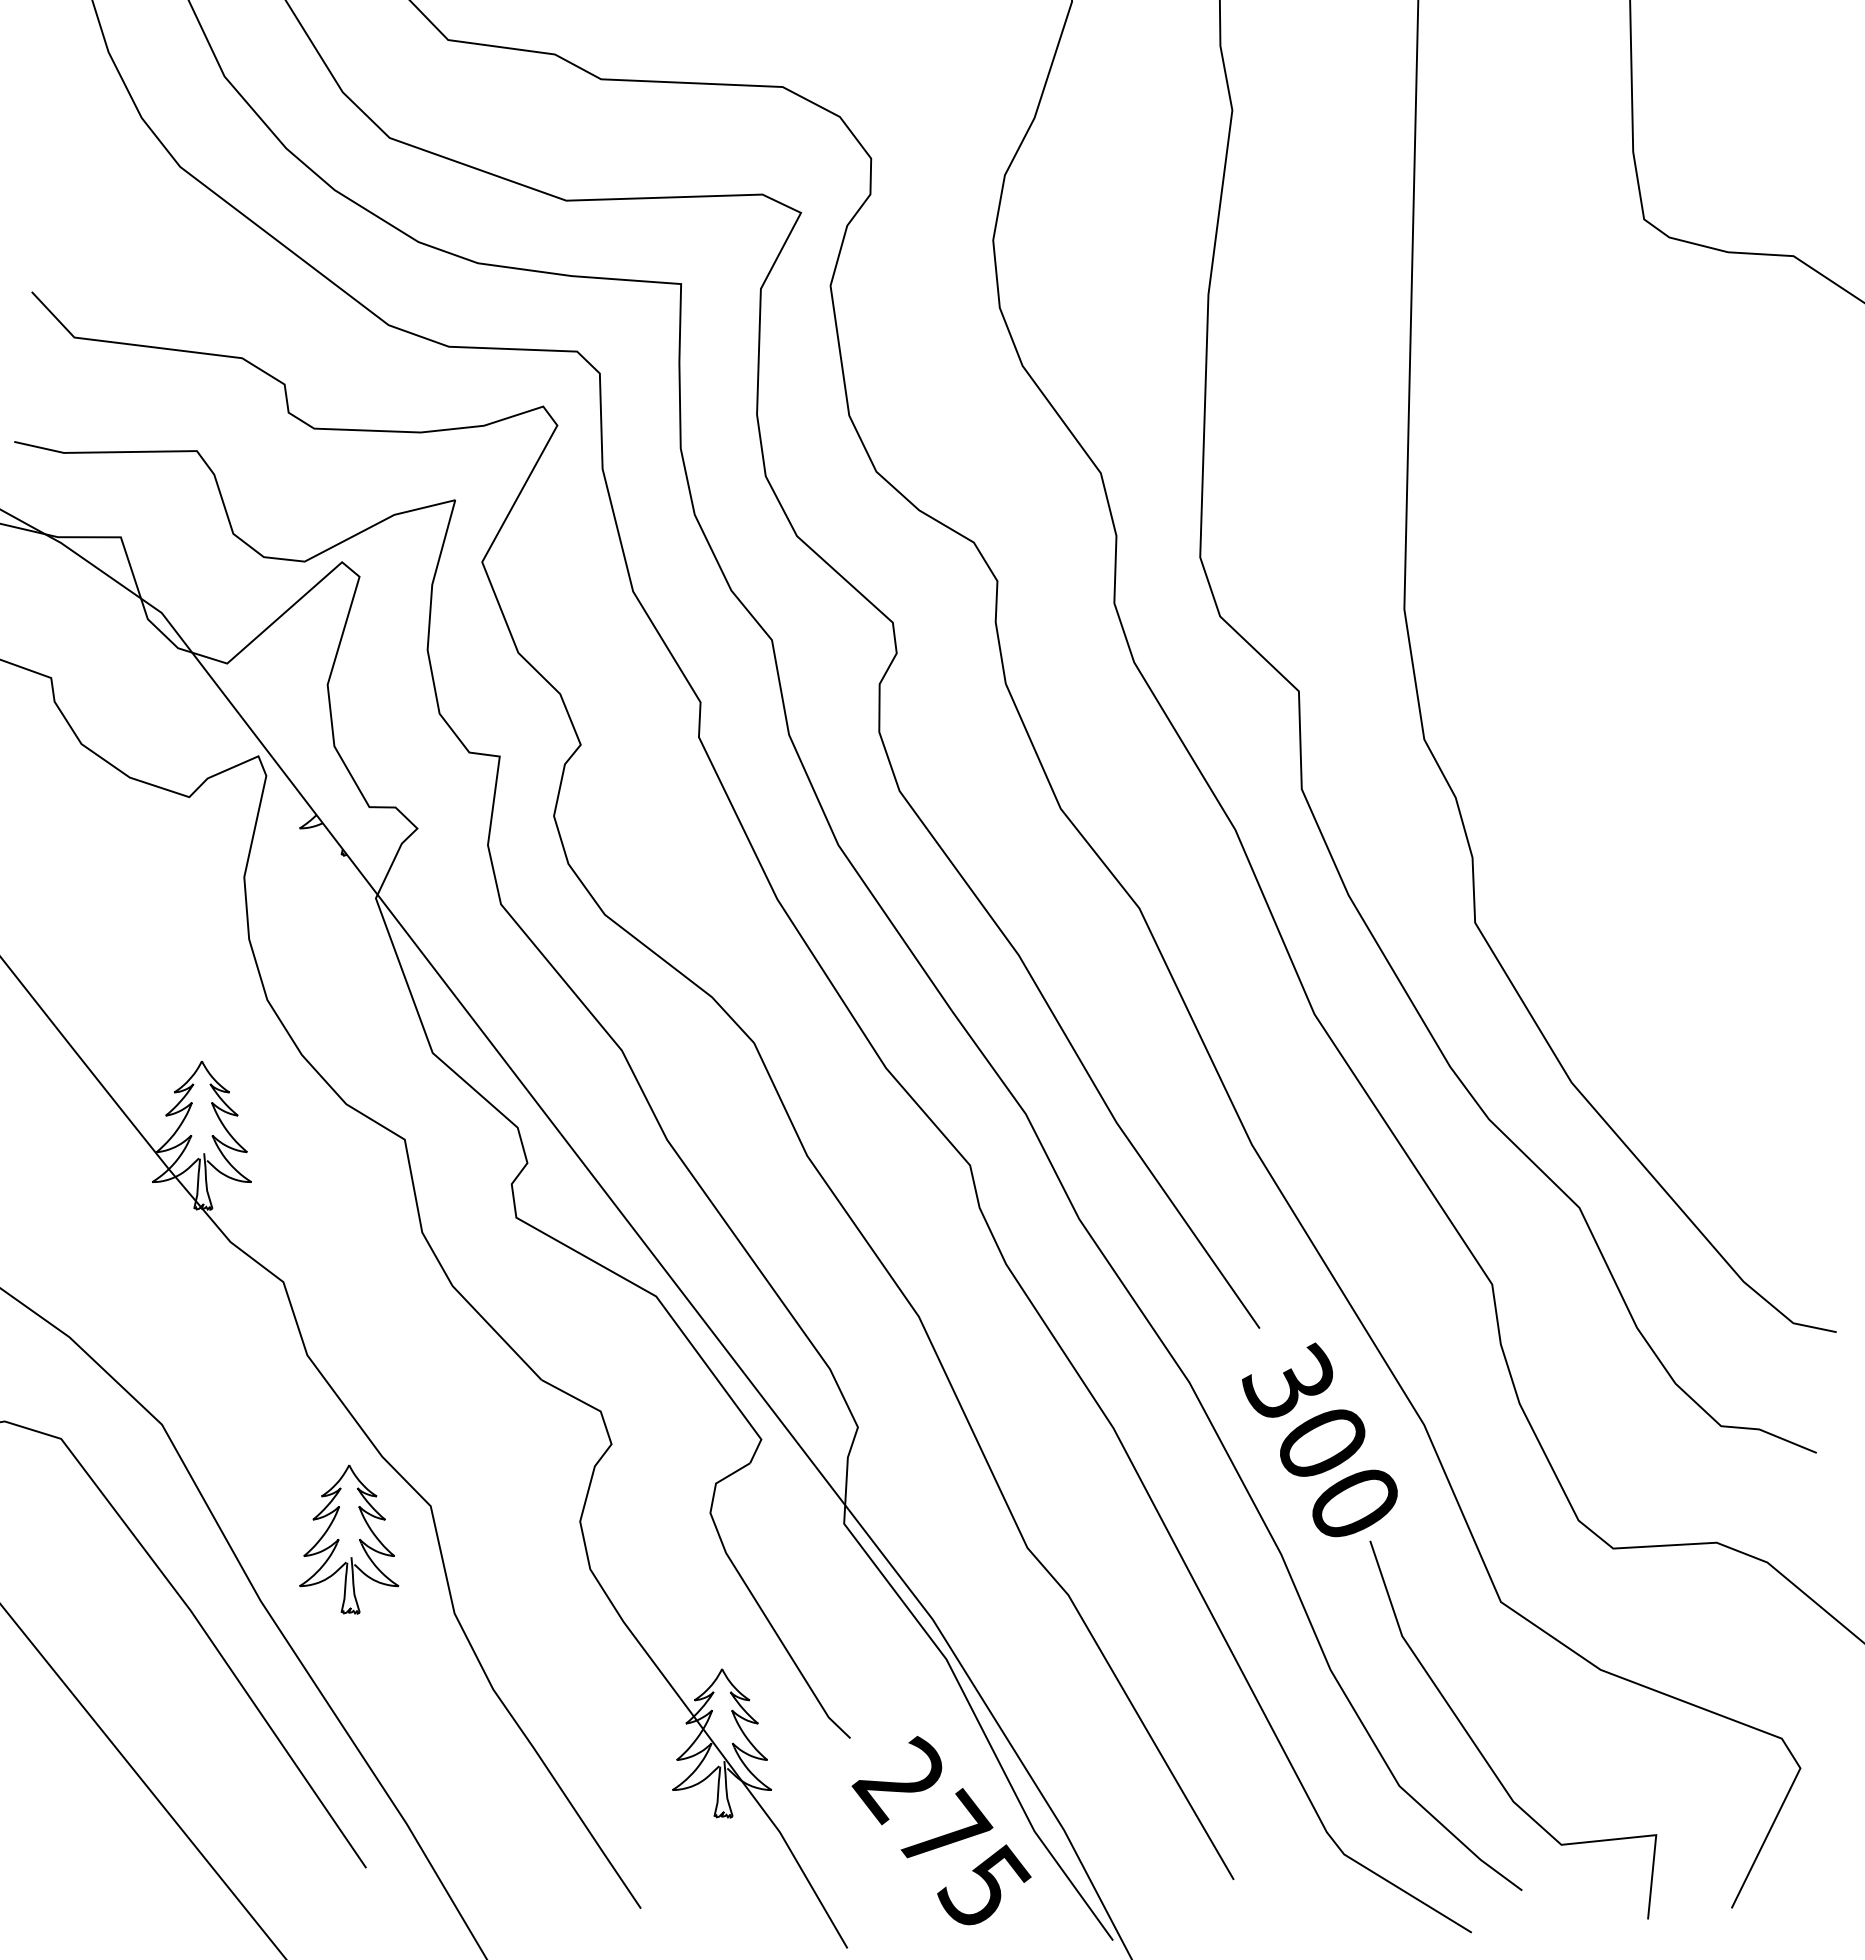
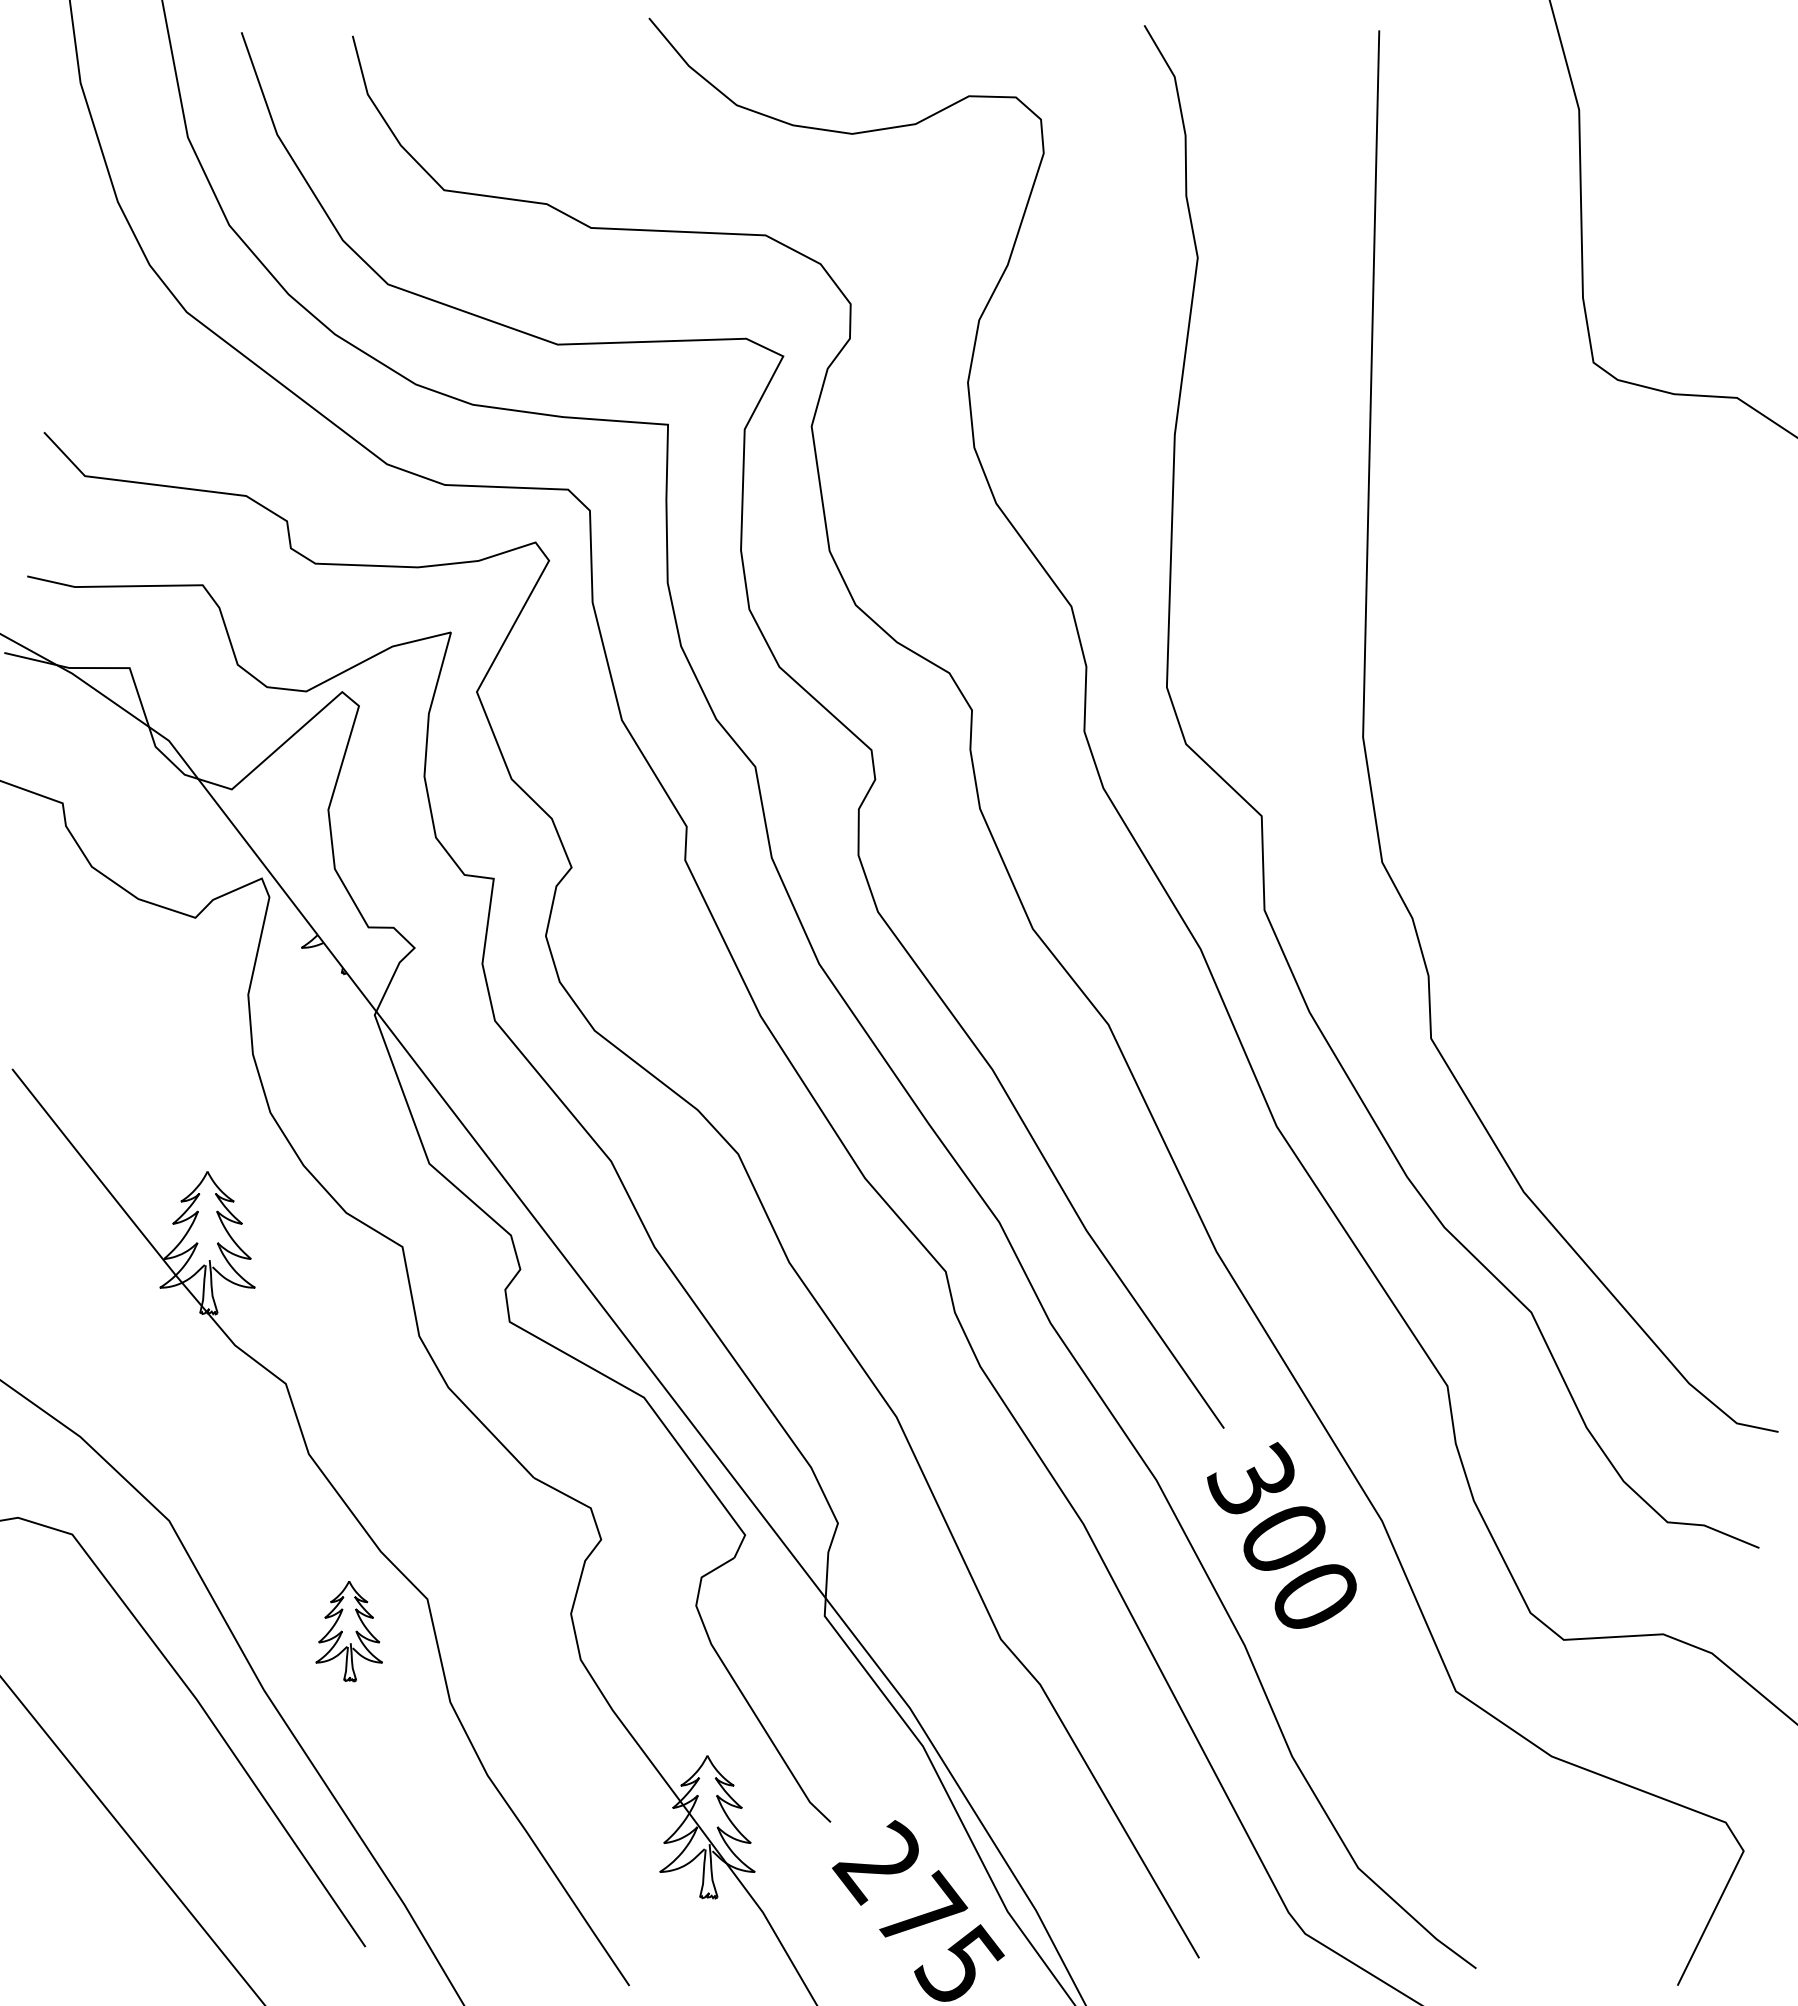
part: (349, 1539) -> (349, 1631), size x0.7
curve: (1480, 1751) -> (1436, 1834), removed

